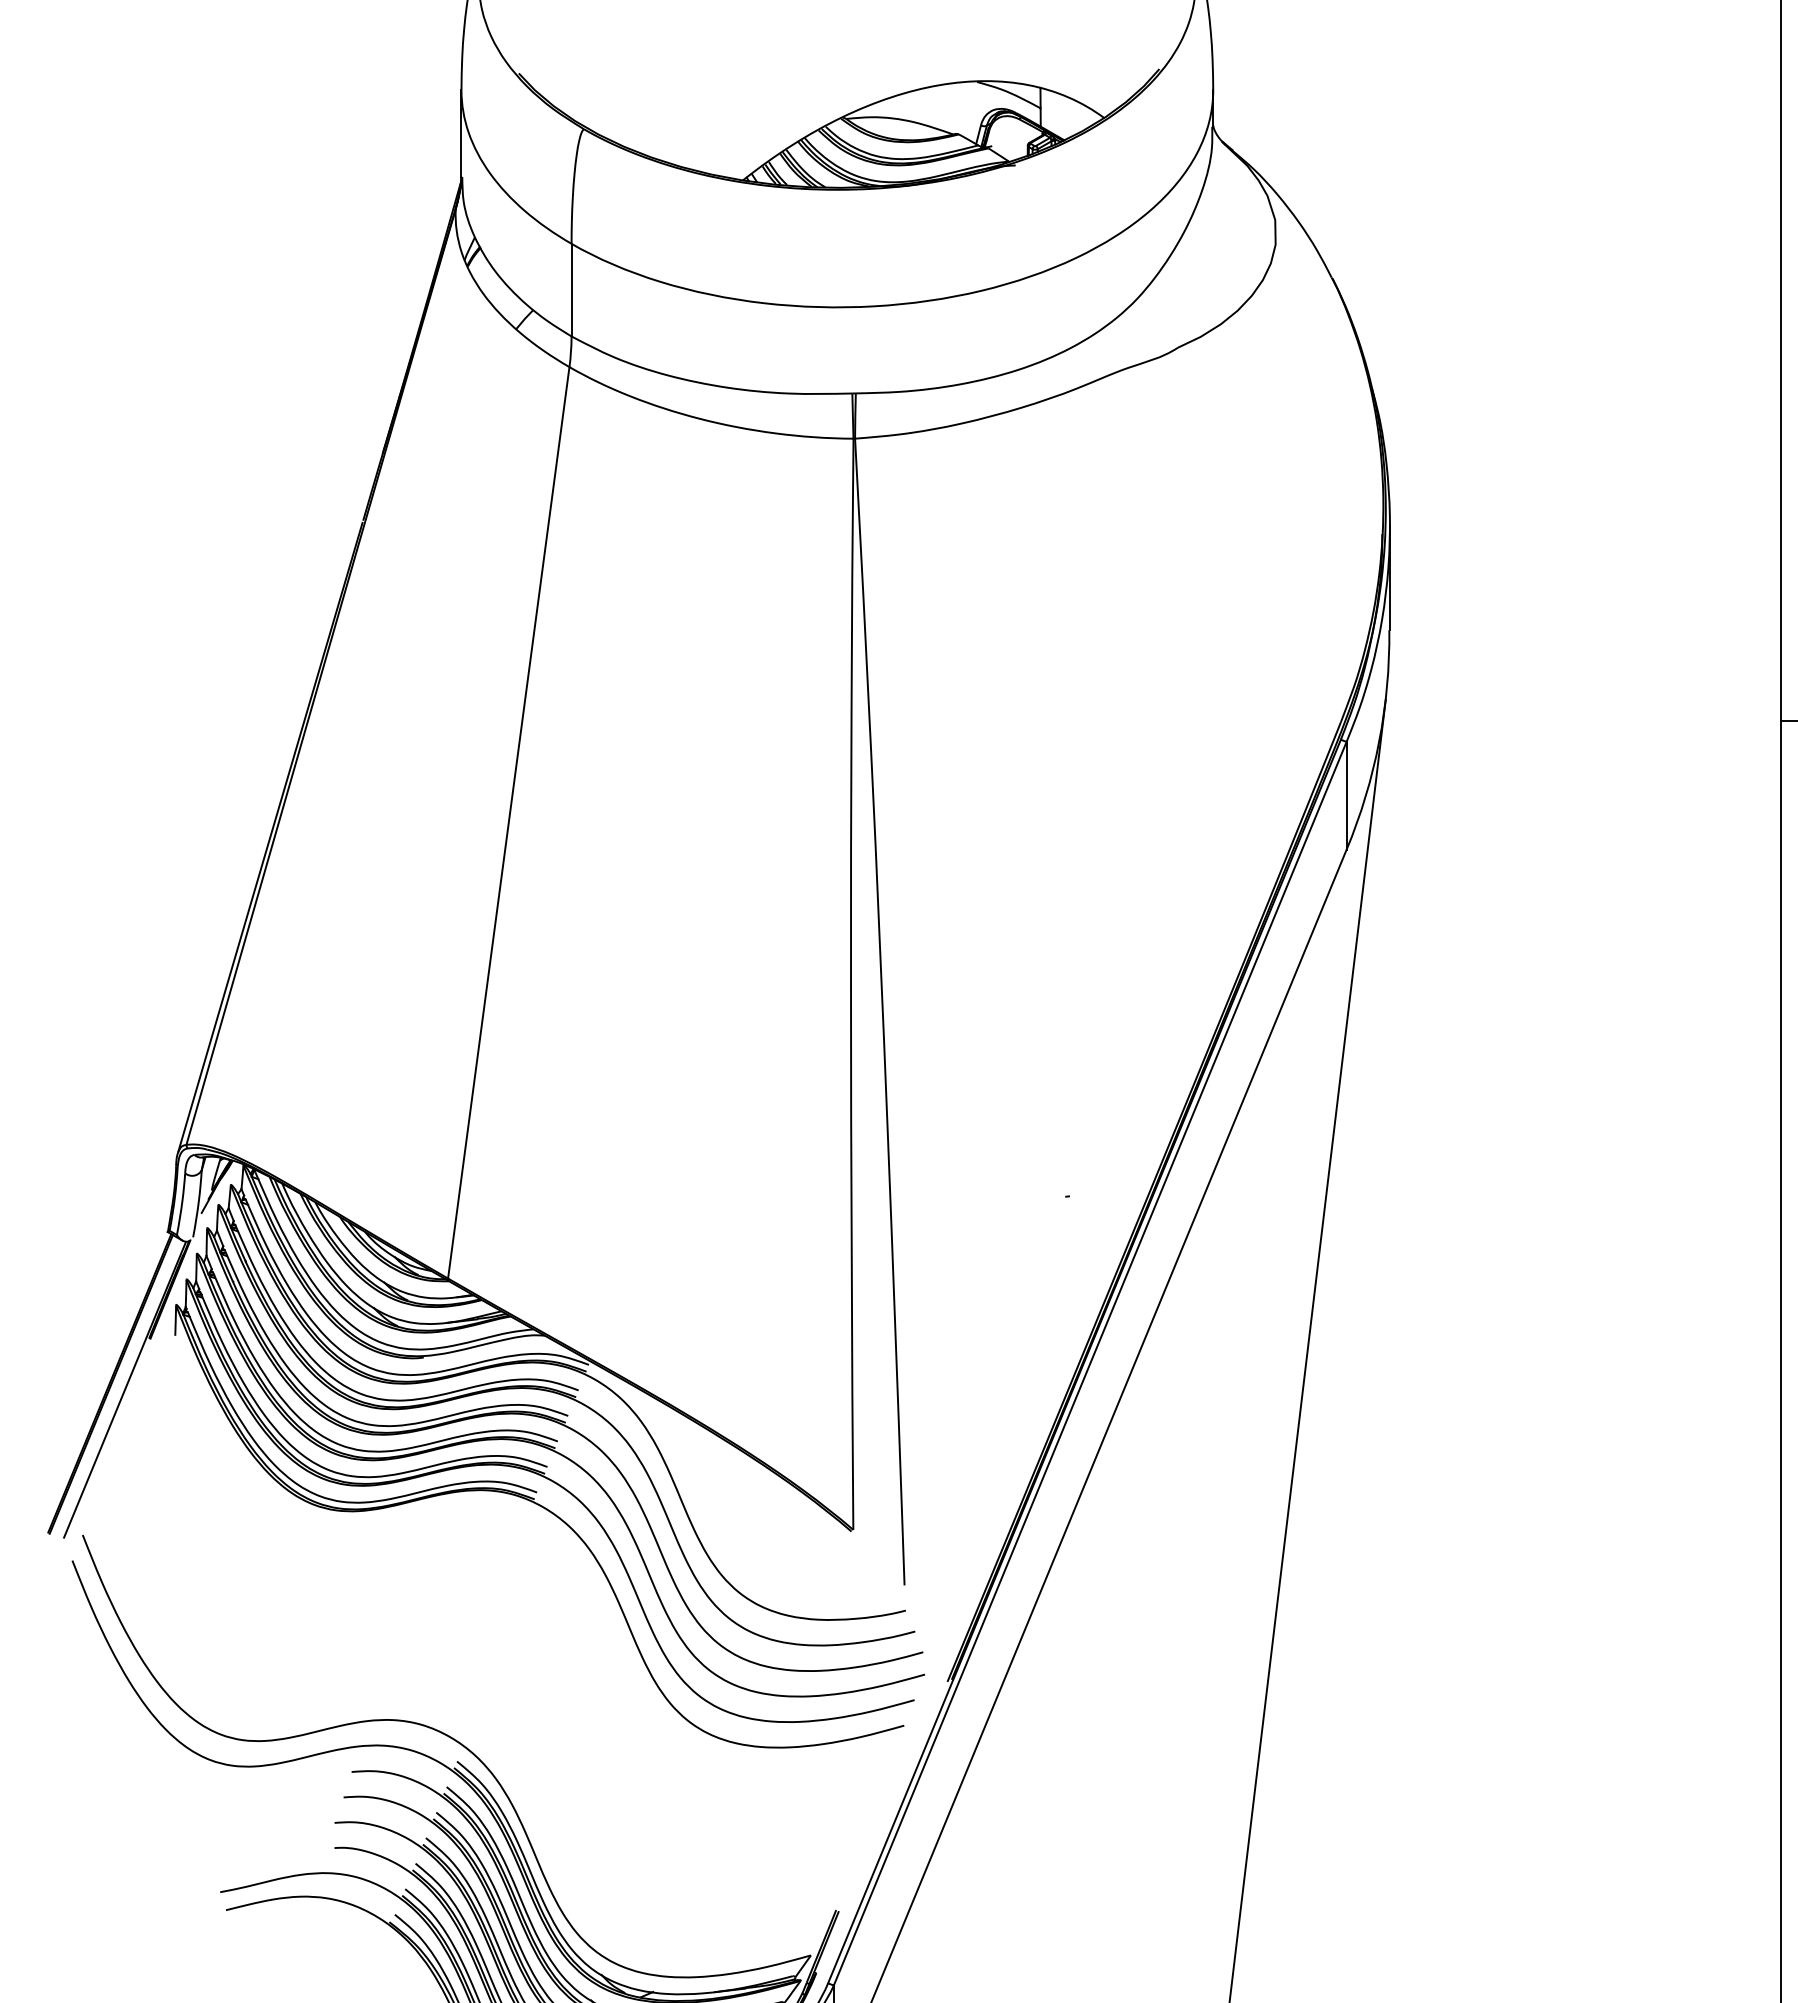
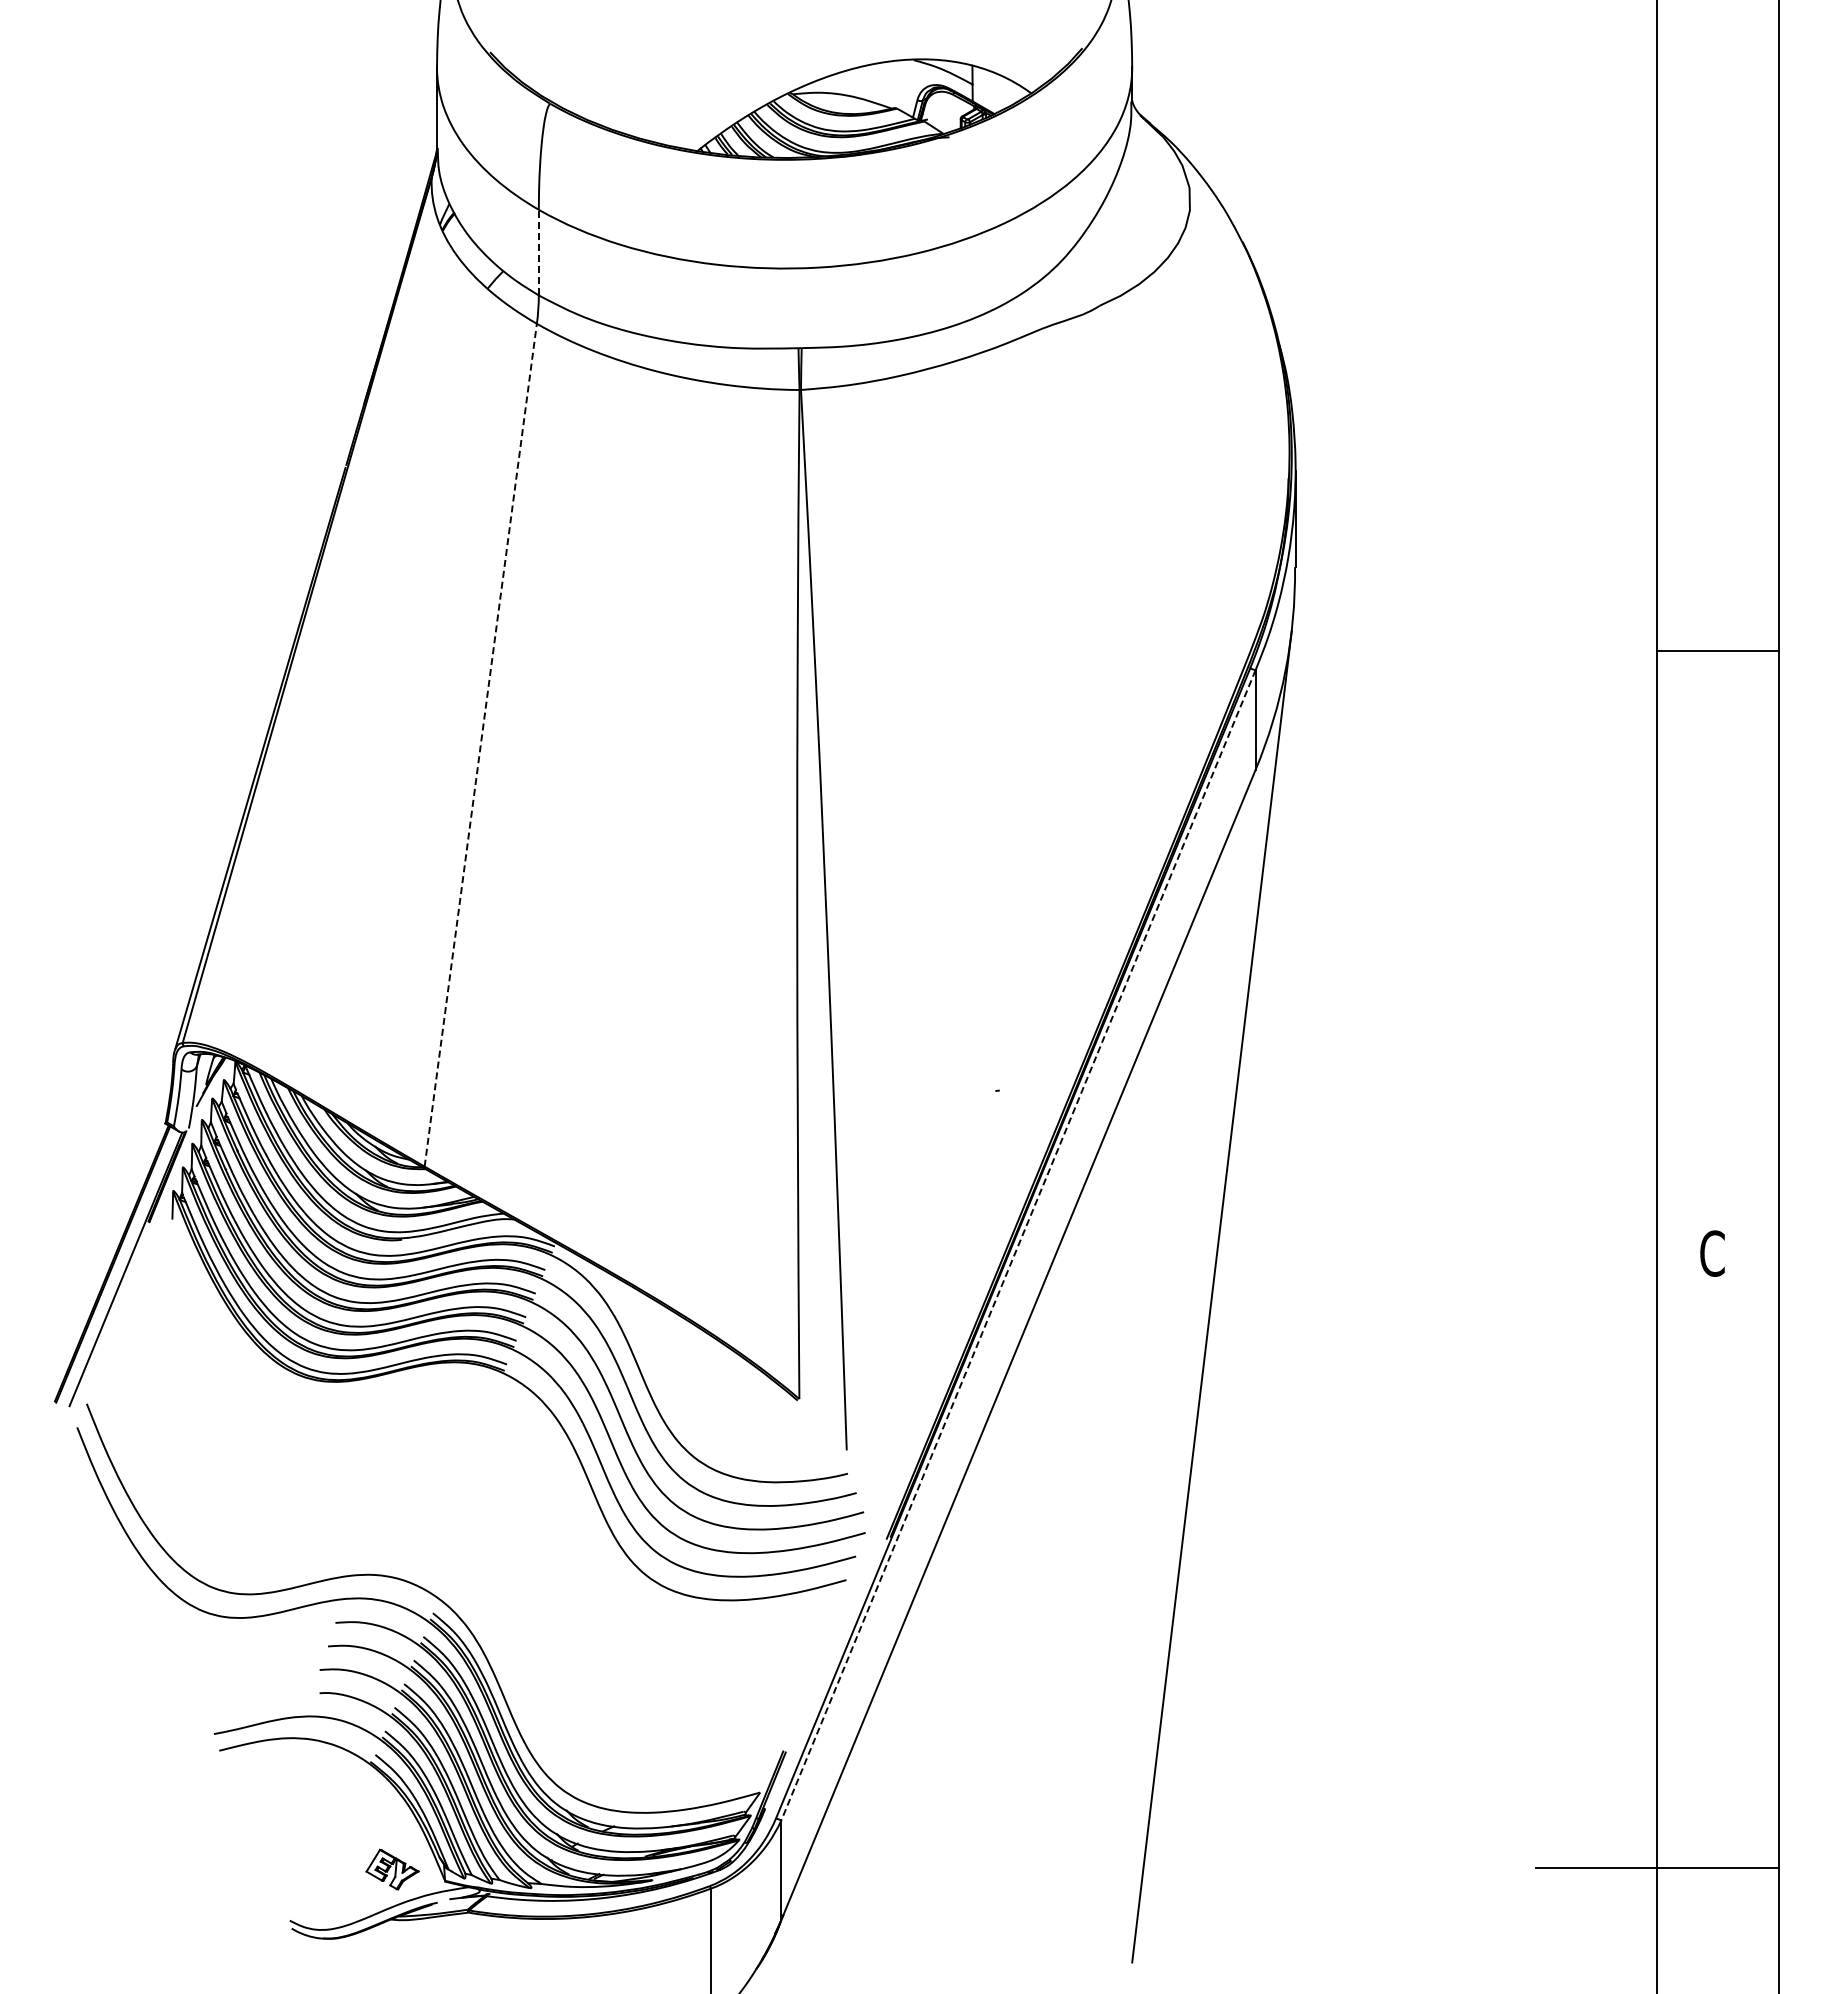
line: (571, 290) -> (538, 252), solid -> dashed
line: (508, 822) -> (480, 744), solid -> dashed
line: (1090, 1363) -> (1018, 1245), solid -> dashed

